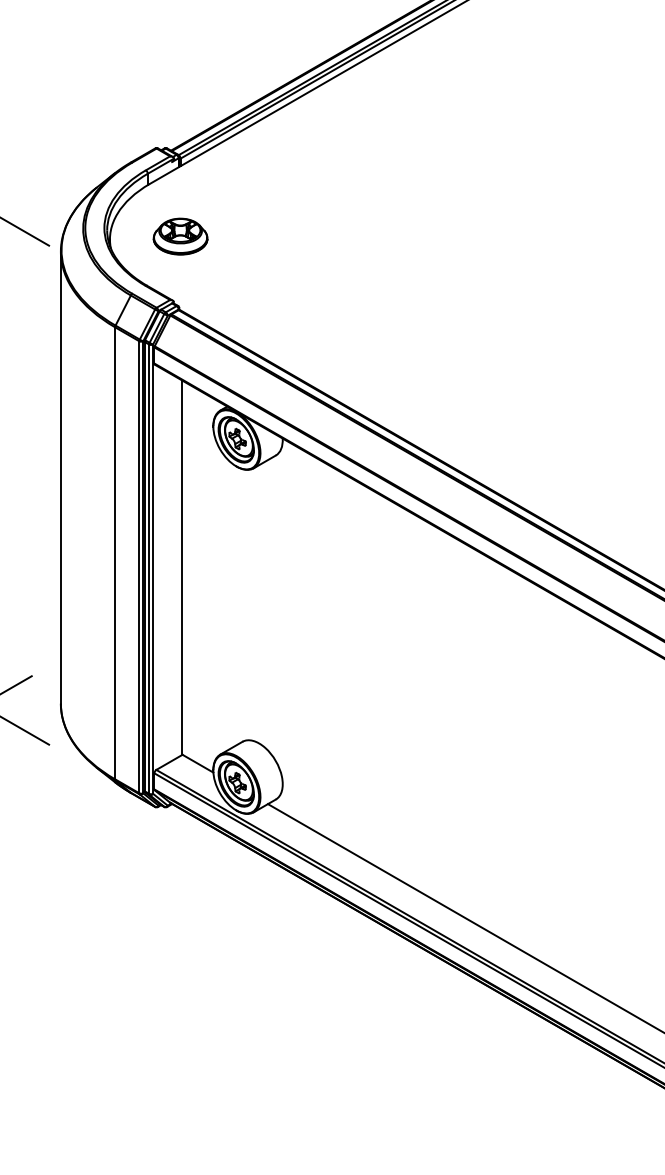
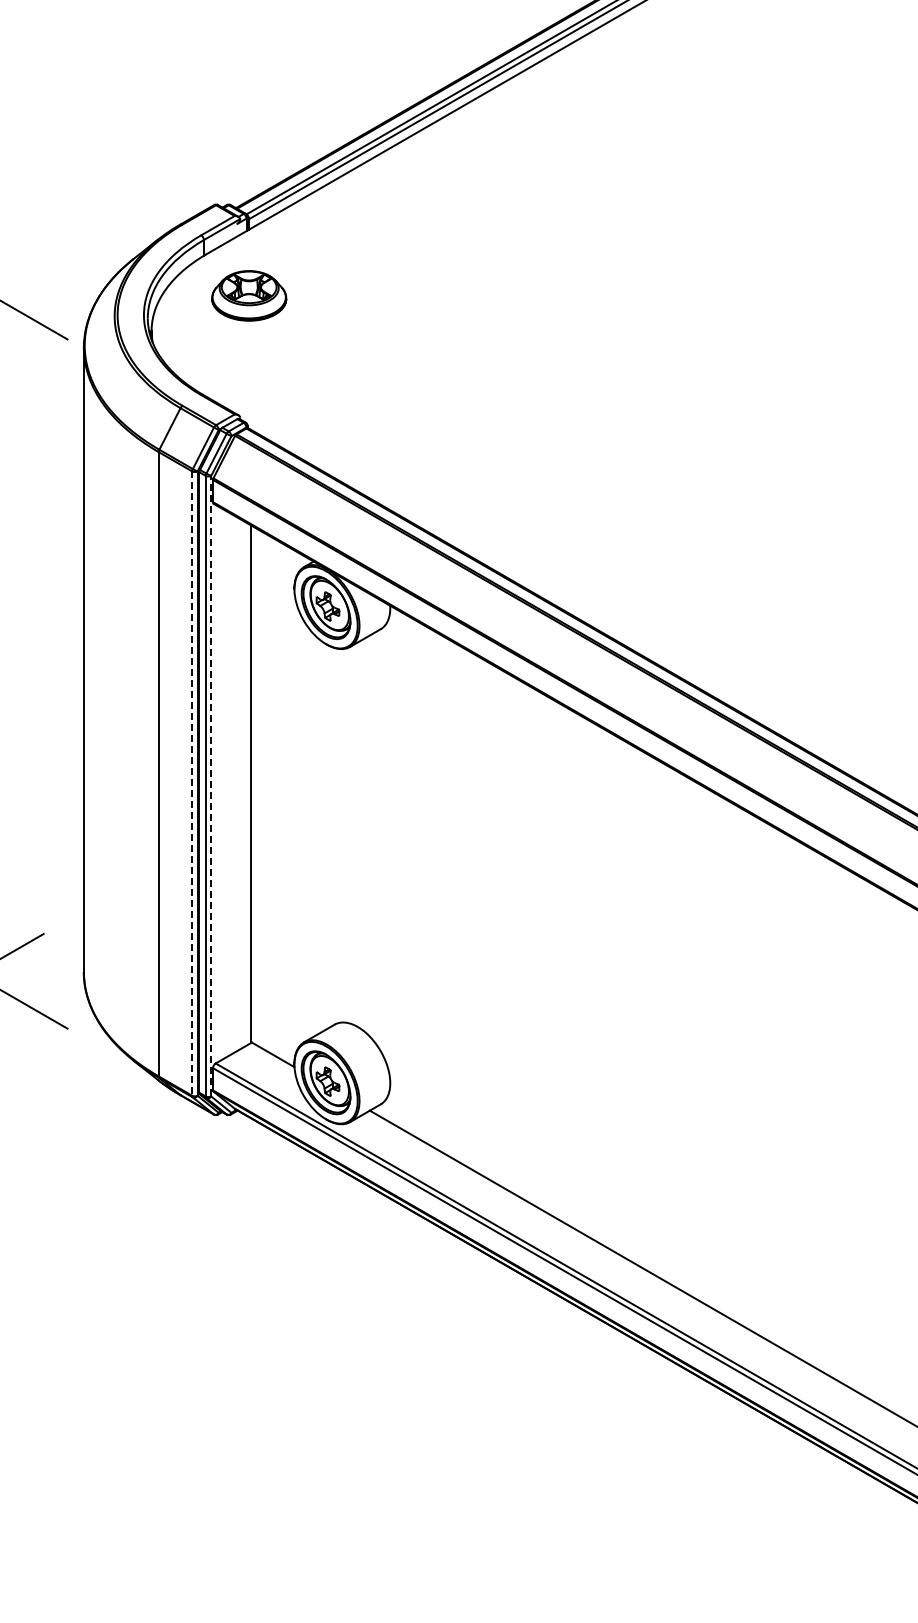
part: (180, 236) -> (249, 295), moved
line: (139, 567) -> (192, 784), solid -> dashed
line: (153, 568) -> (211, 785), solid -> dashed

